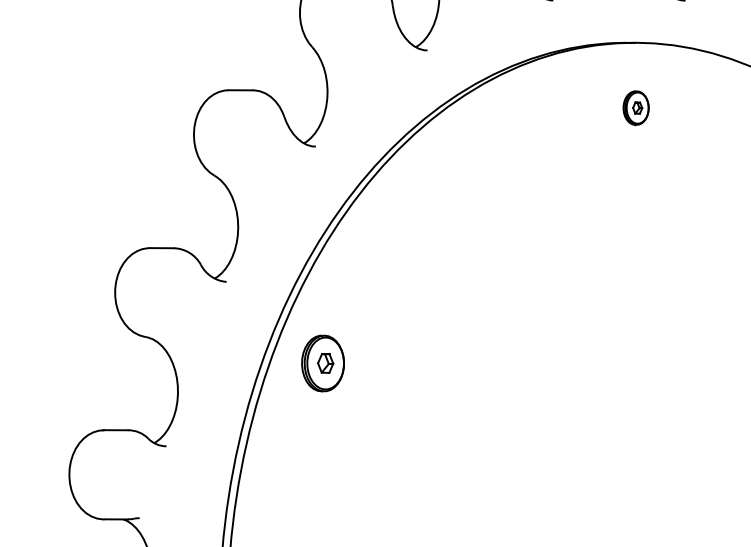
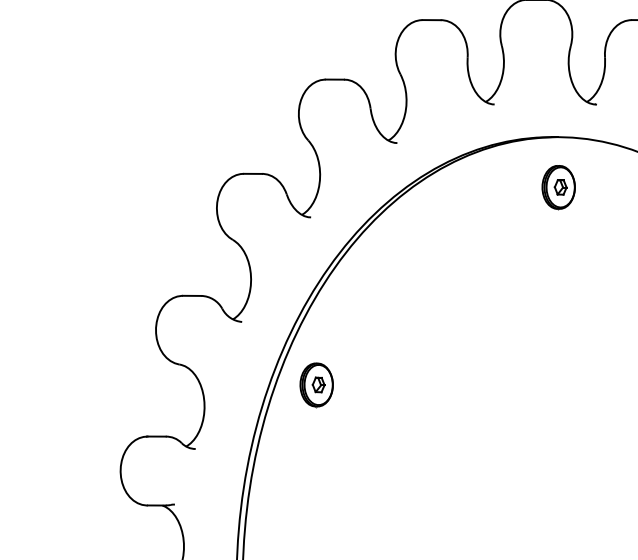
part: (635, 107) -> (558, 187), size x1.67

